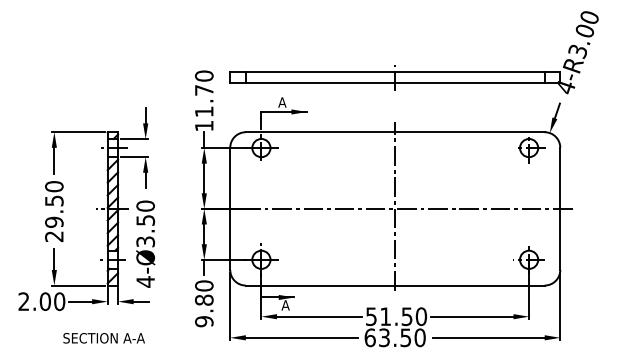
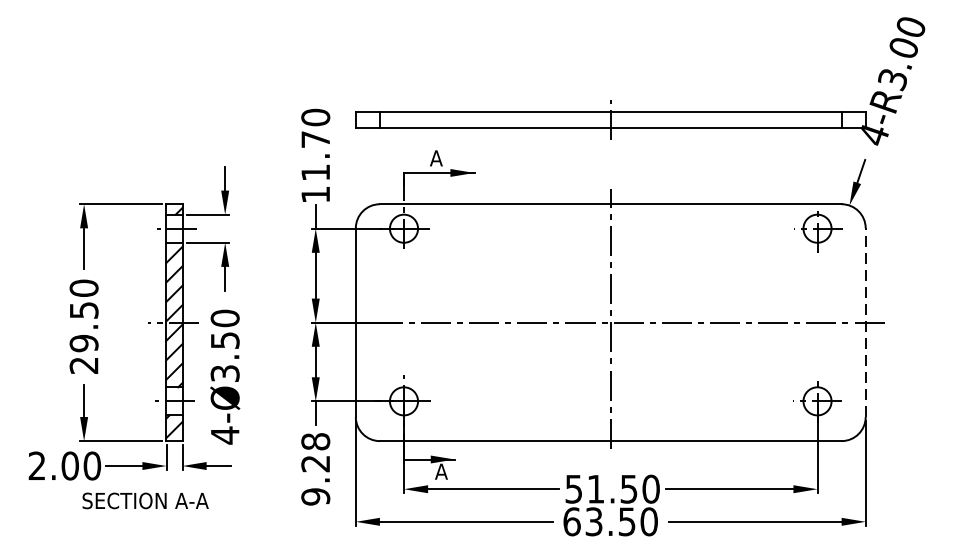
line: (560, 208) -> (866, 322), solid -> dashed
text: (204, 292) -> (316, 451), 9.80 -> 9.28
text: (103, 338) -> (144, 501), moved

